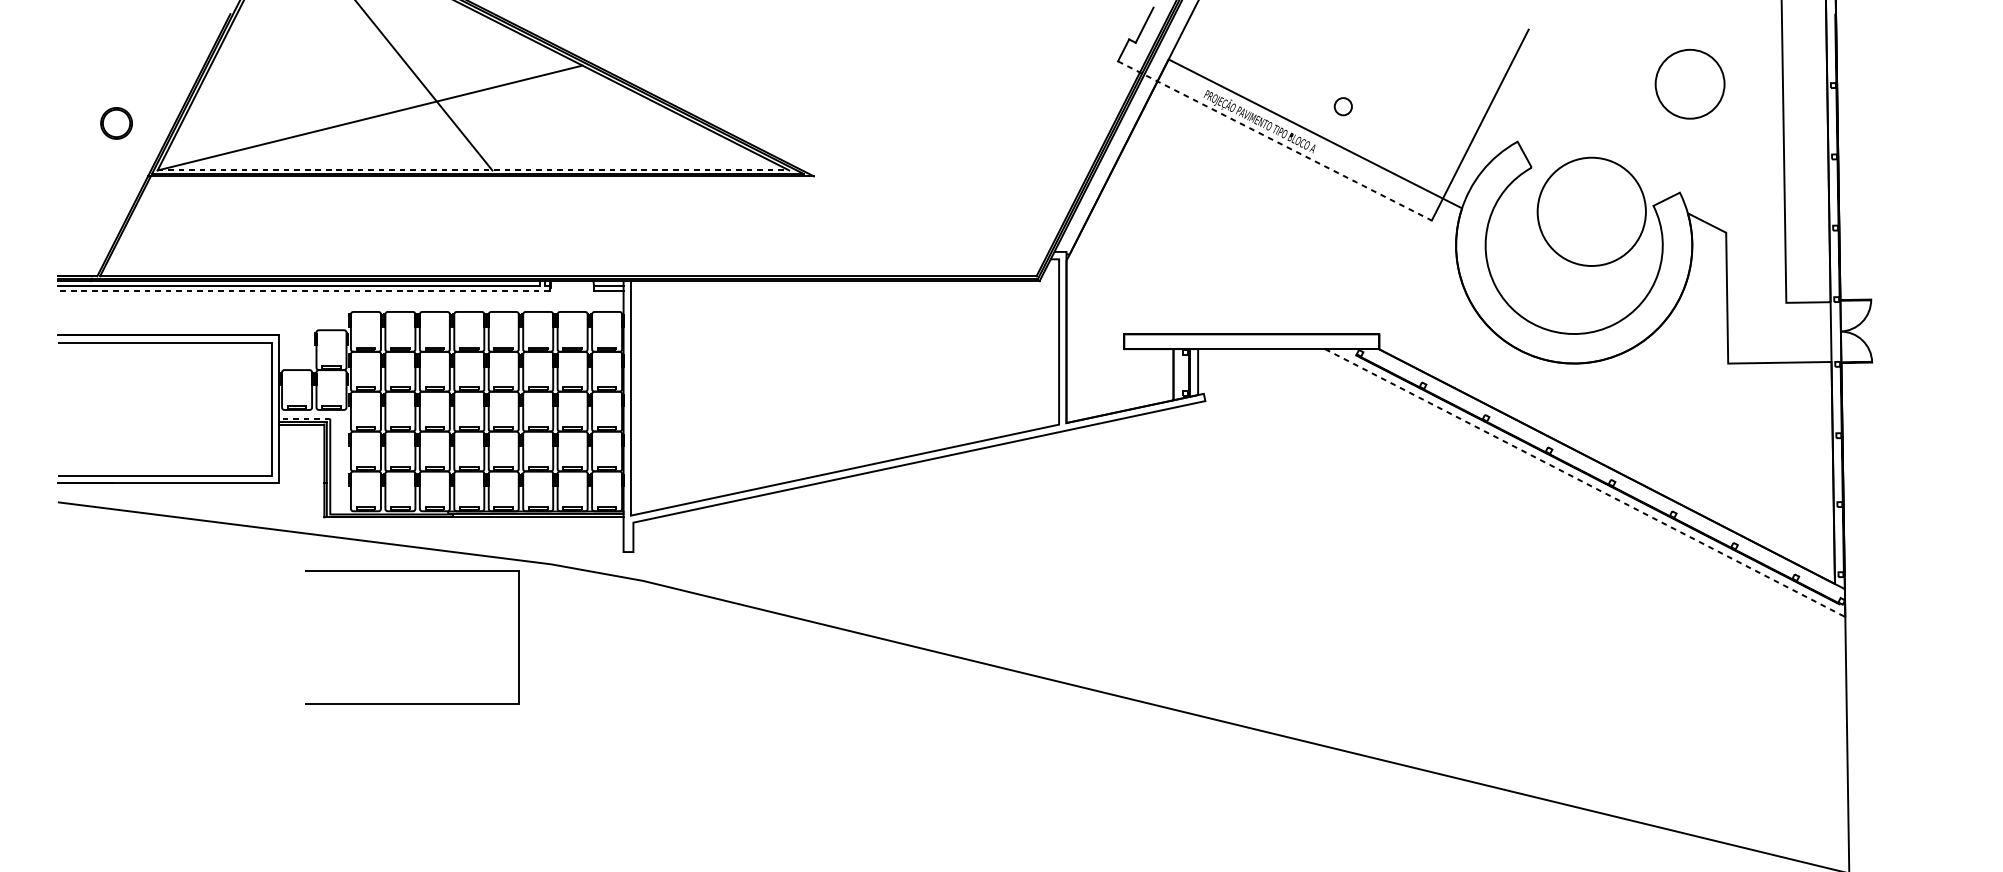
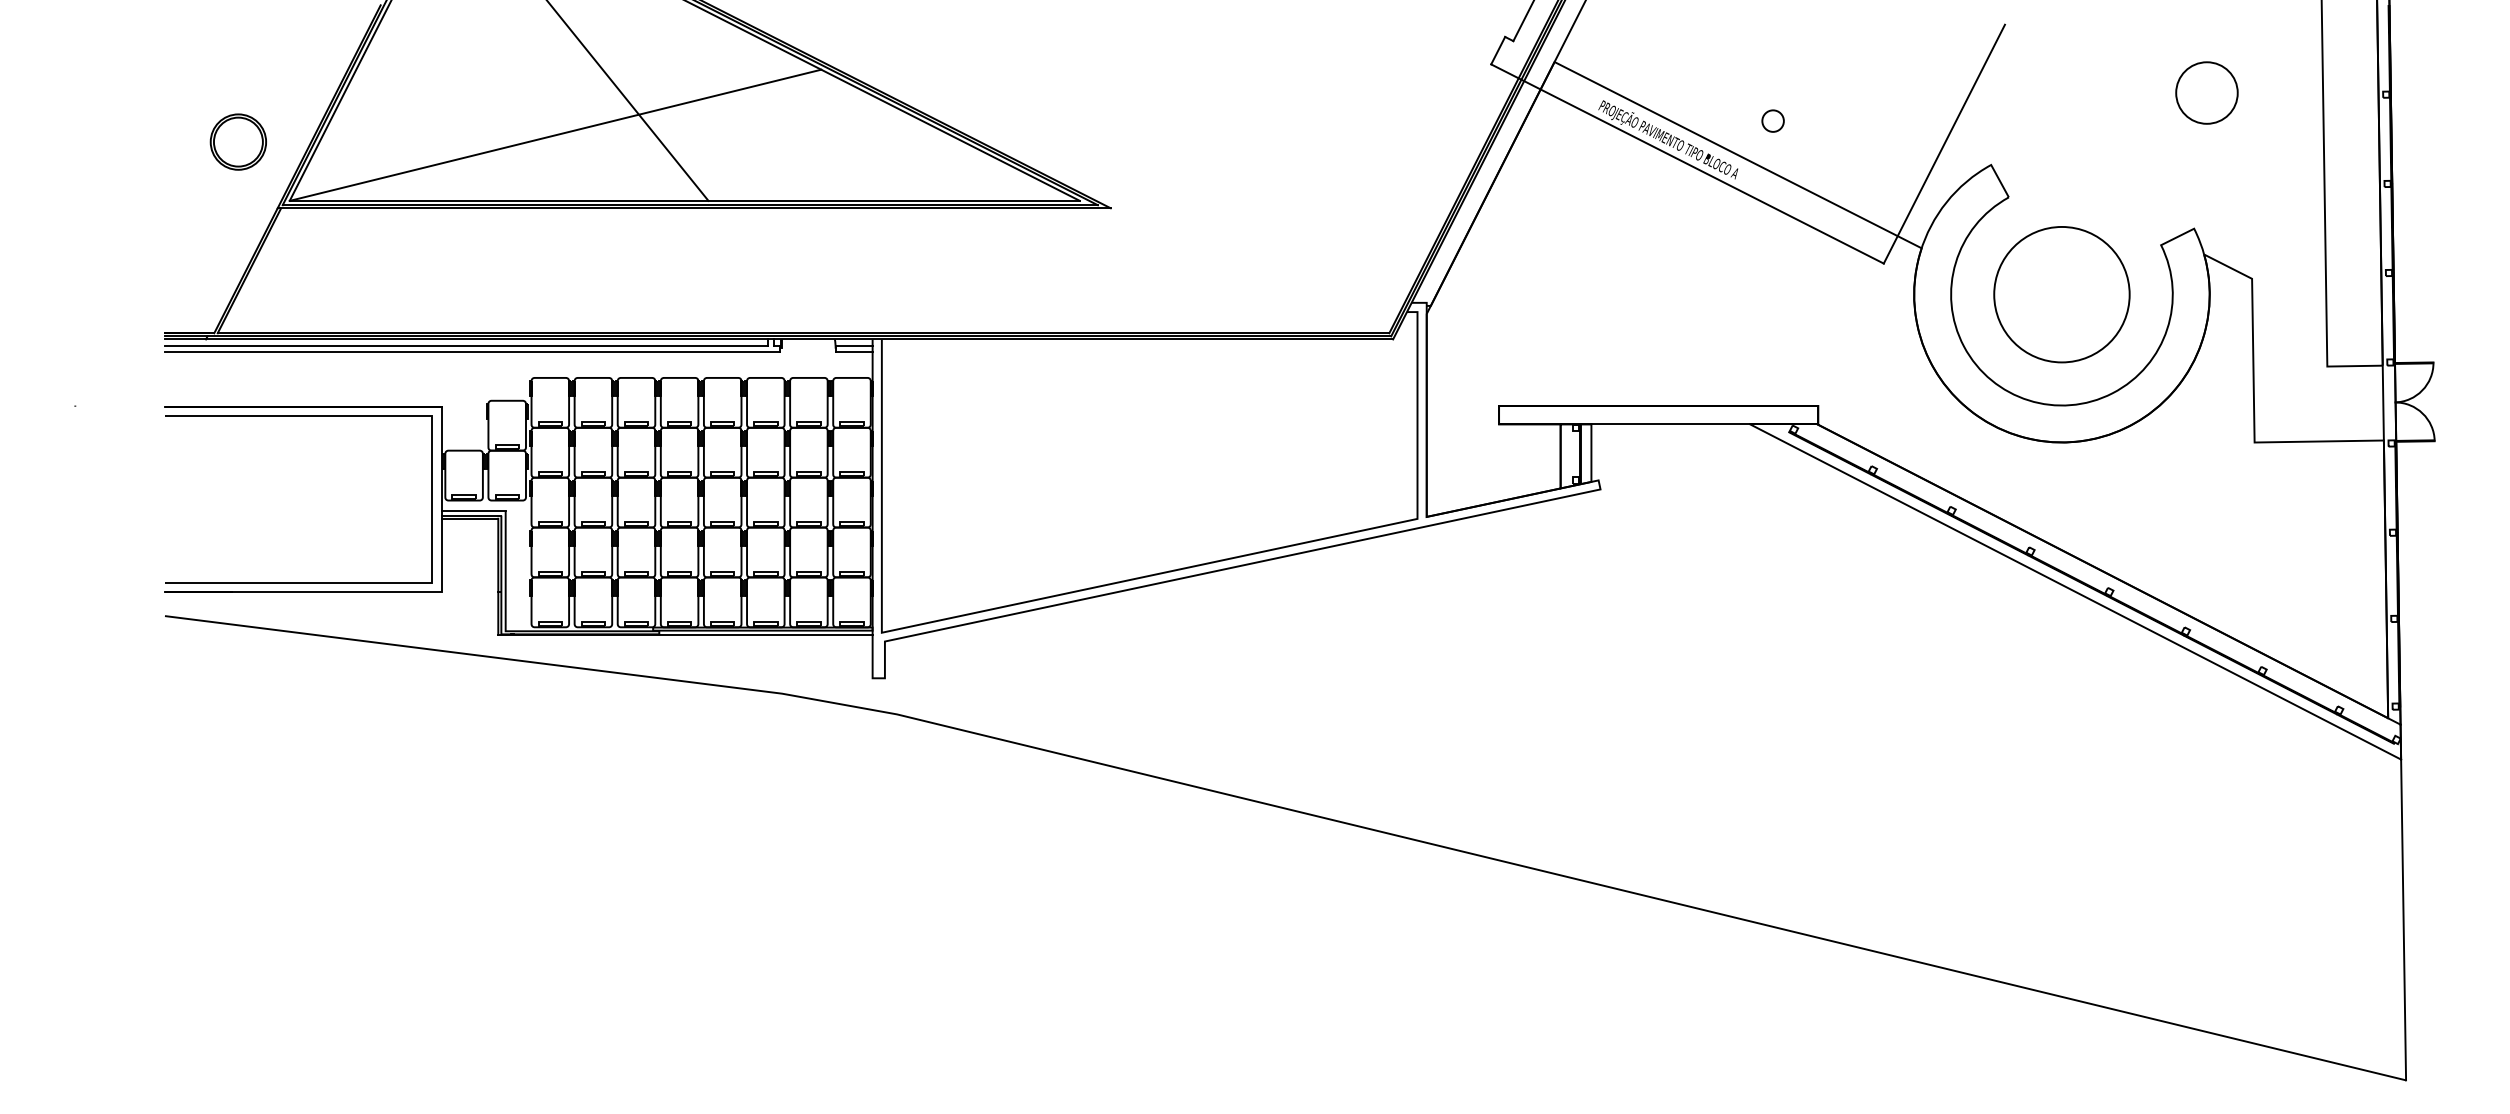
circle: (1689, 83) -> (2206, 92), size x0.71
part: (115, 122) -> (237, 141), size x1.43
line: (1274, 141) -> (1687, 164), dashed -> solid
line: (474, 170) -> (685, 200), dashed -> solid
circle: (1591, 211) -> (2061, 294), moved
line: (303, 290) -> (472, 351), dashed -> solid
line: (304, 418) -> (473, 511), dashed -> solid
line: (1585, 483) -> (2076, 592), dashed -> solid
line: (411, 571) -> (607, 702), removed

